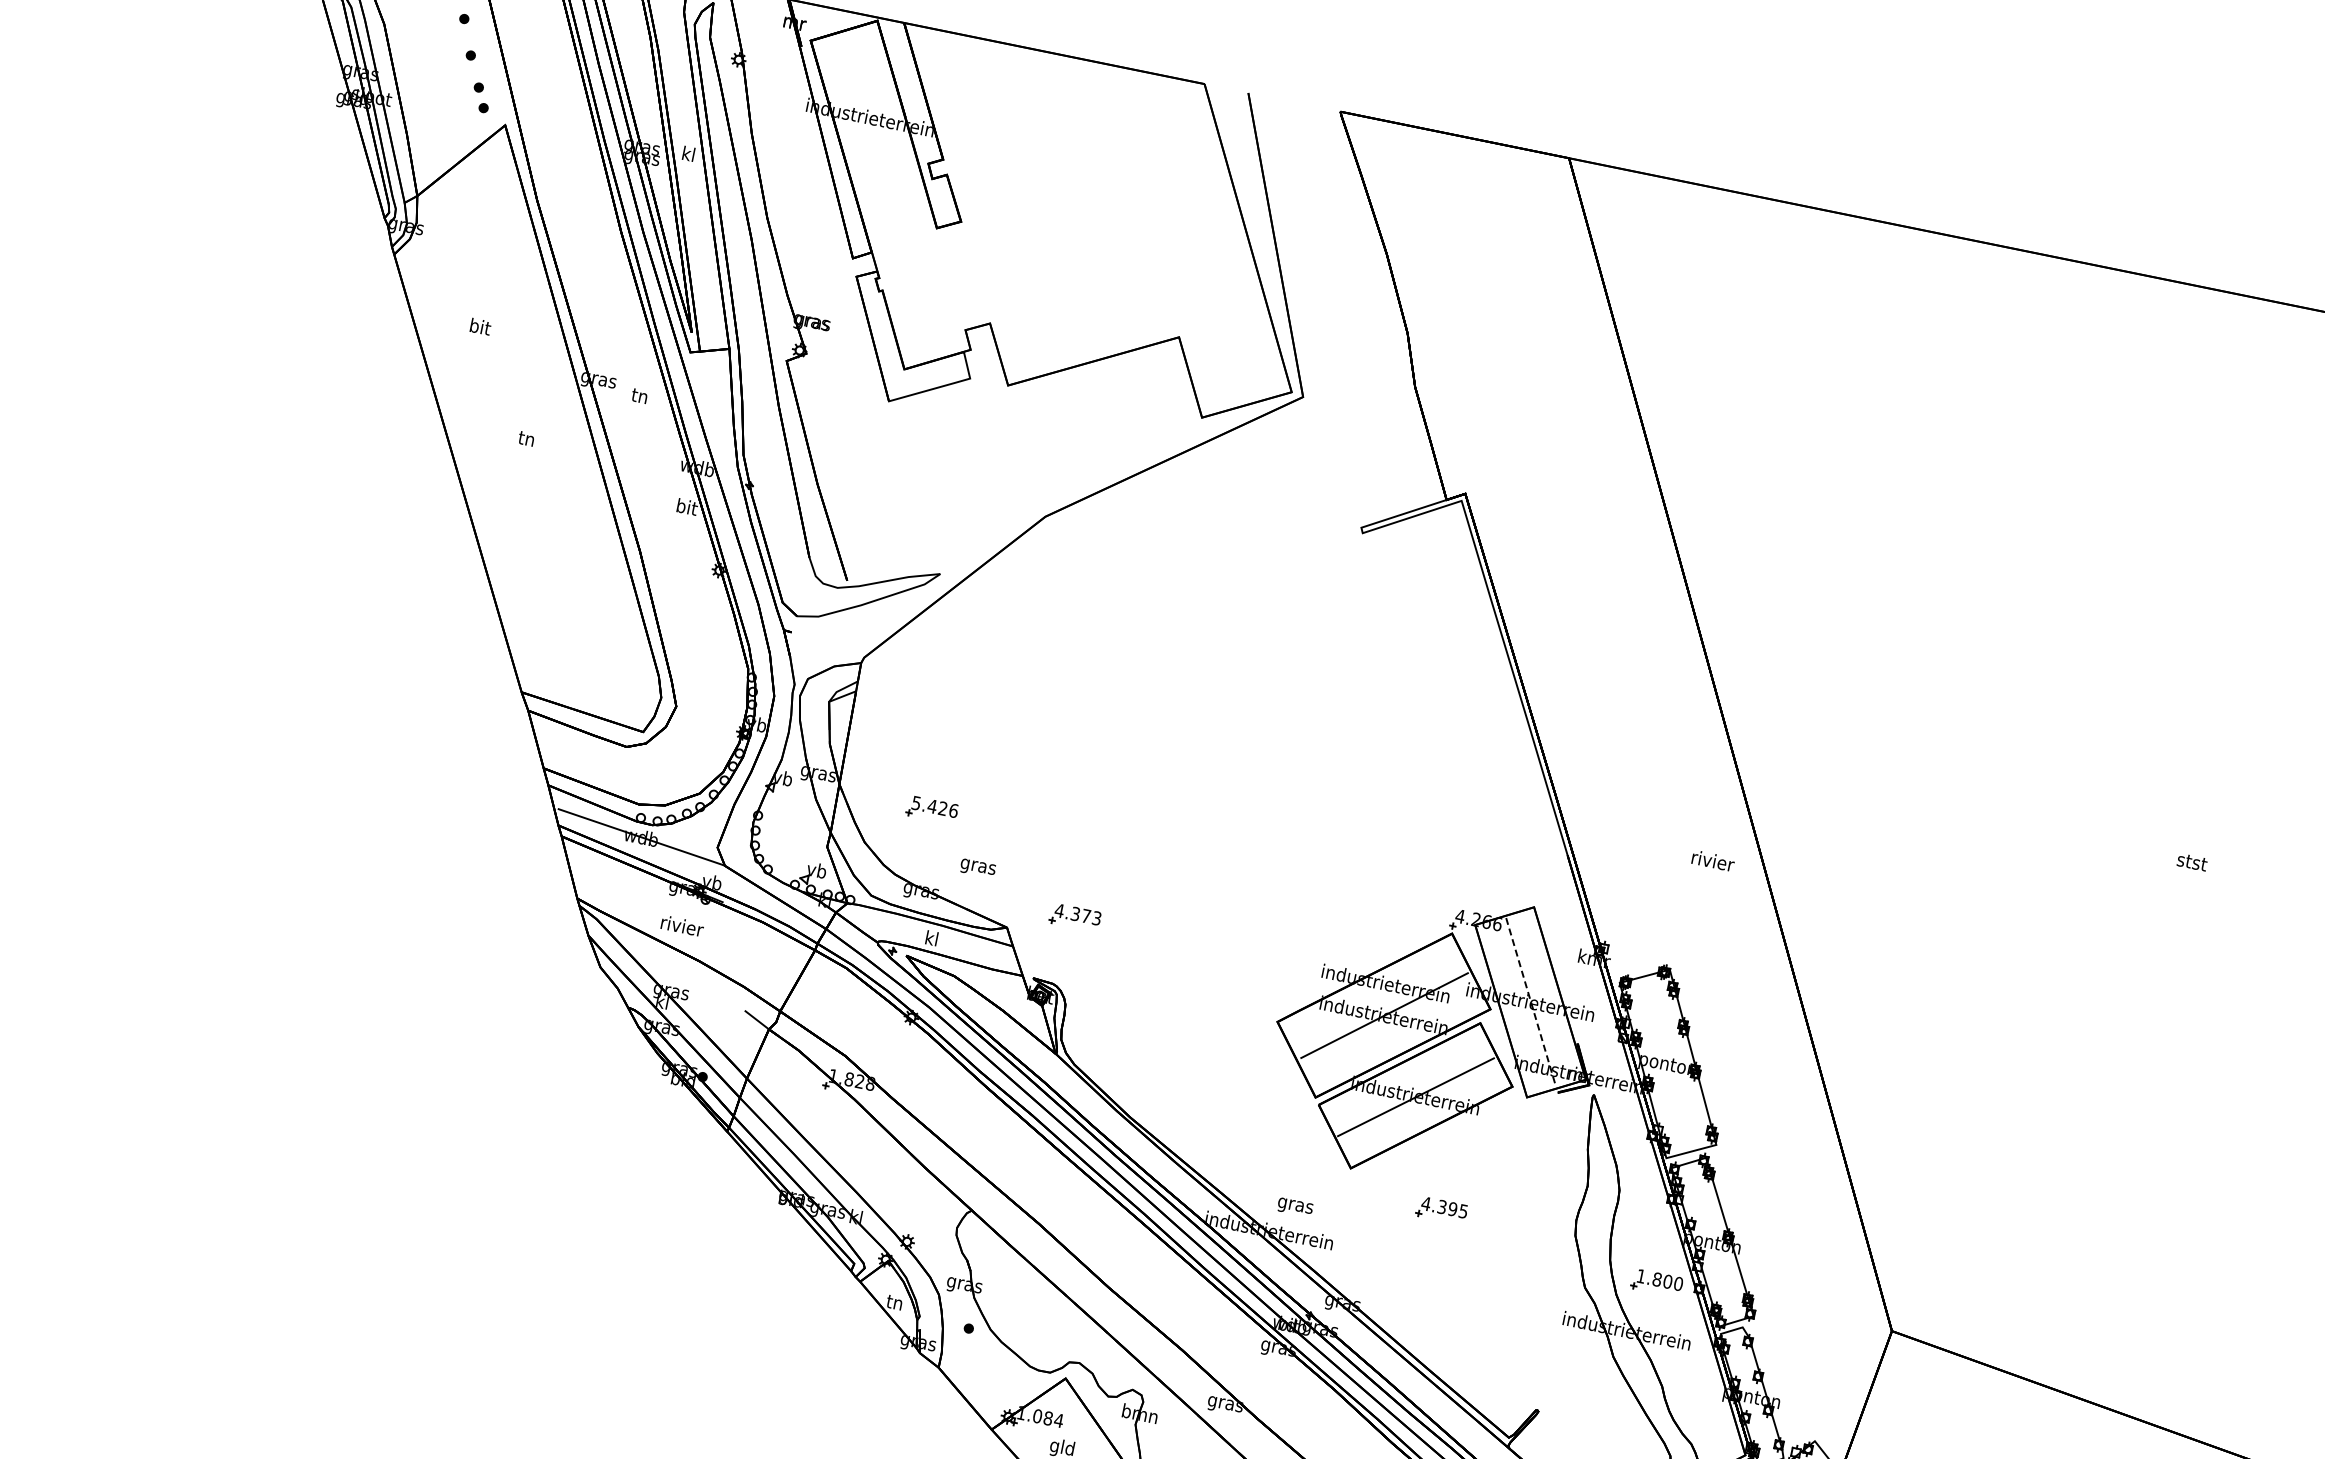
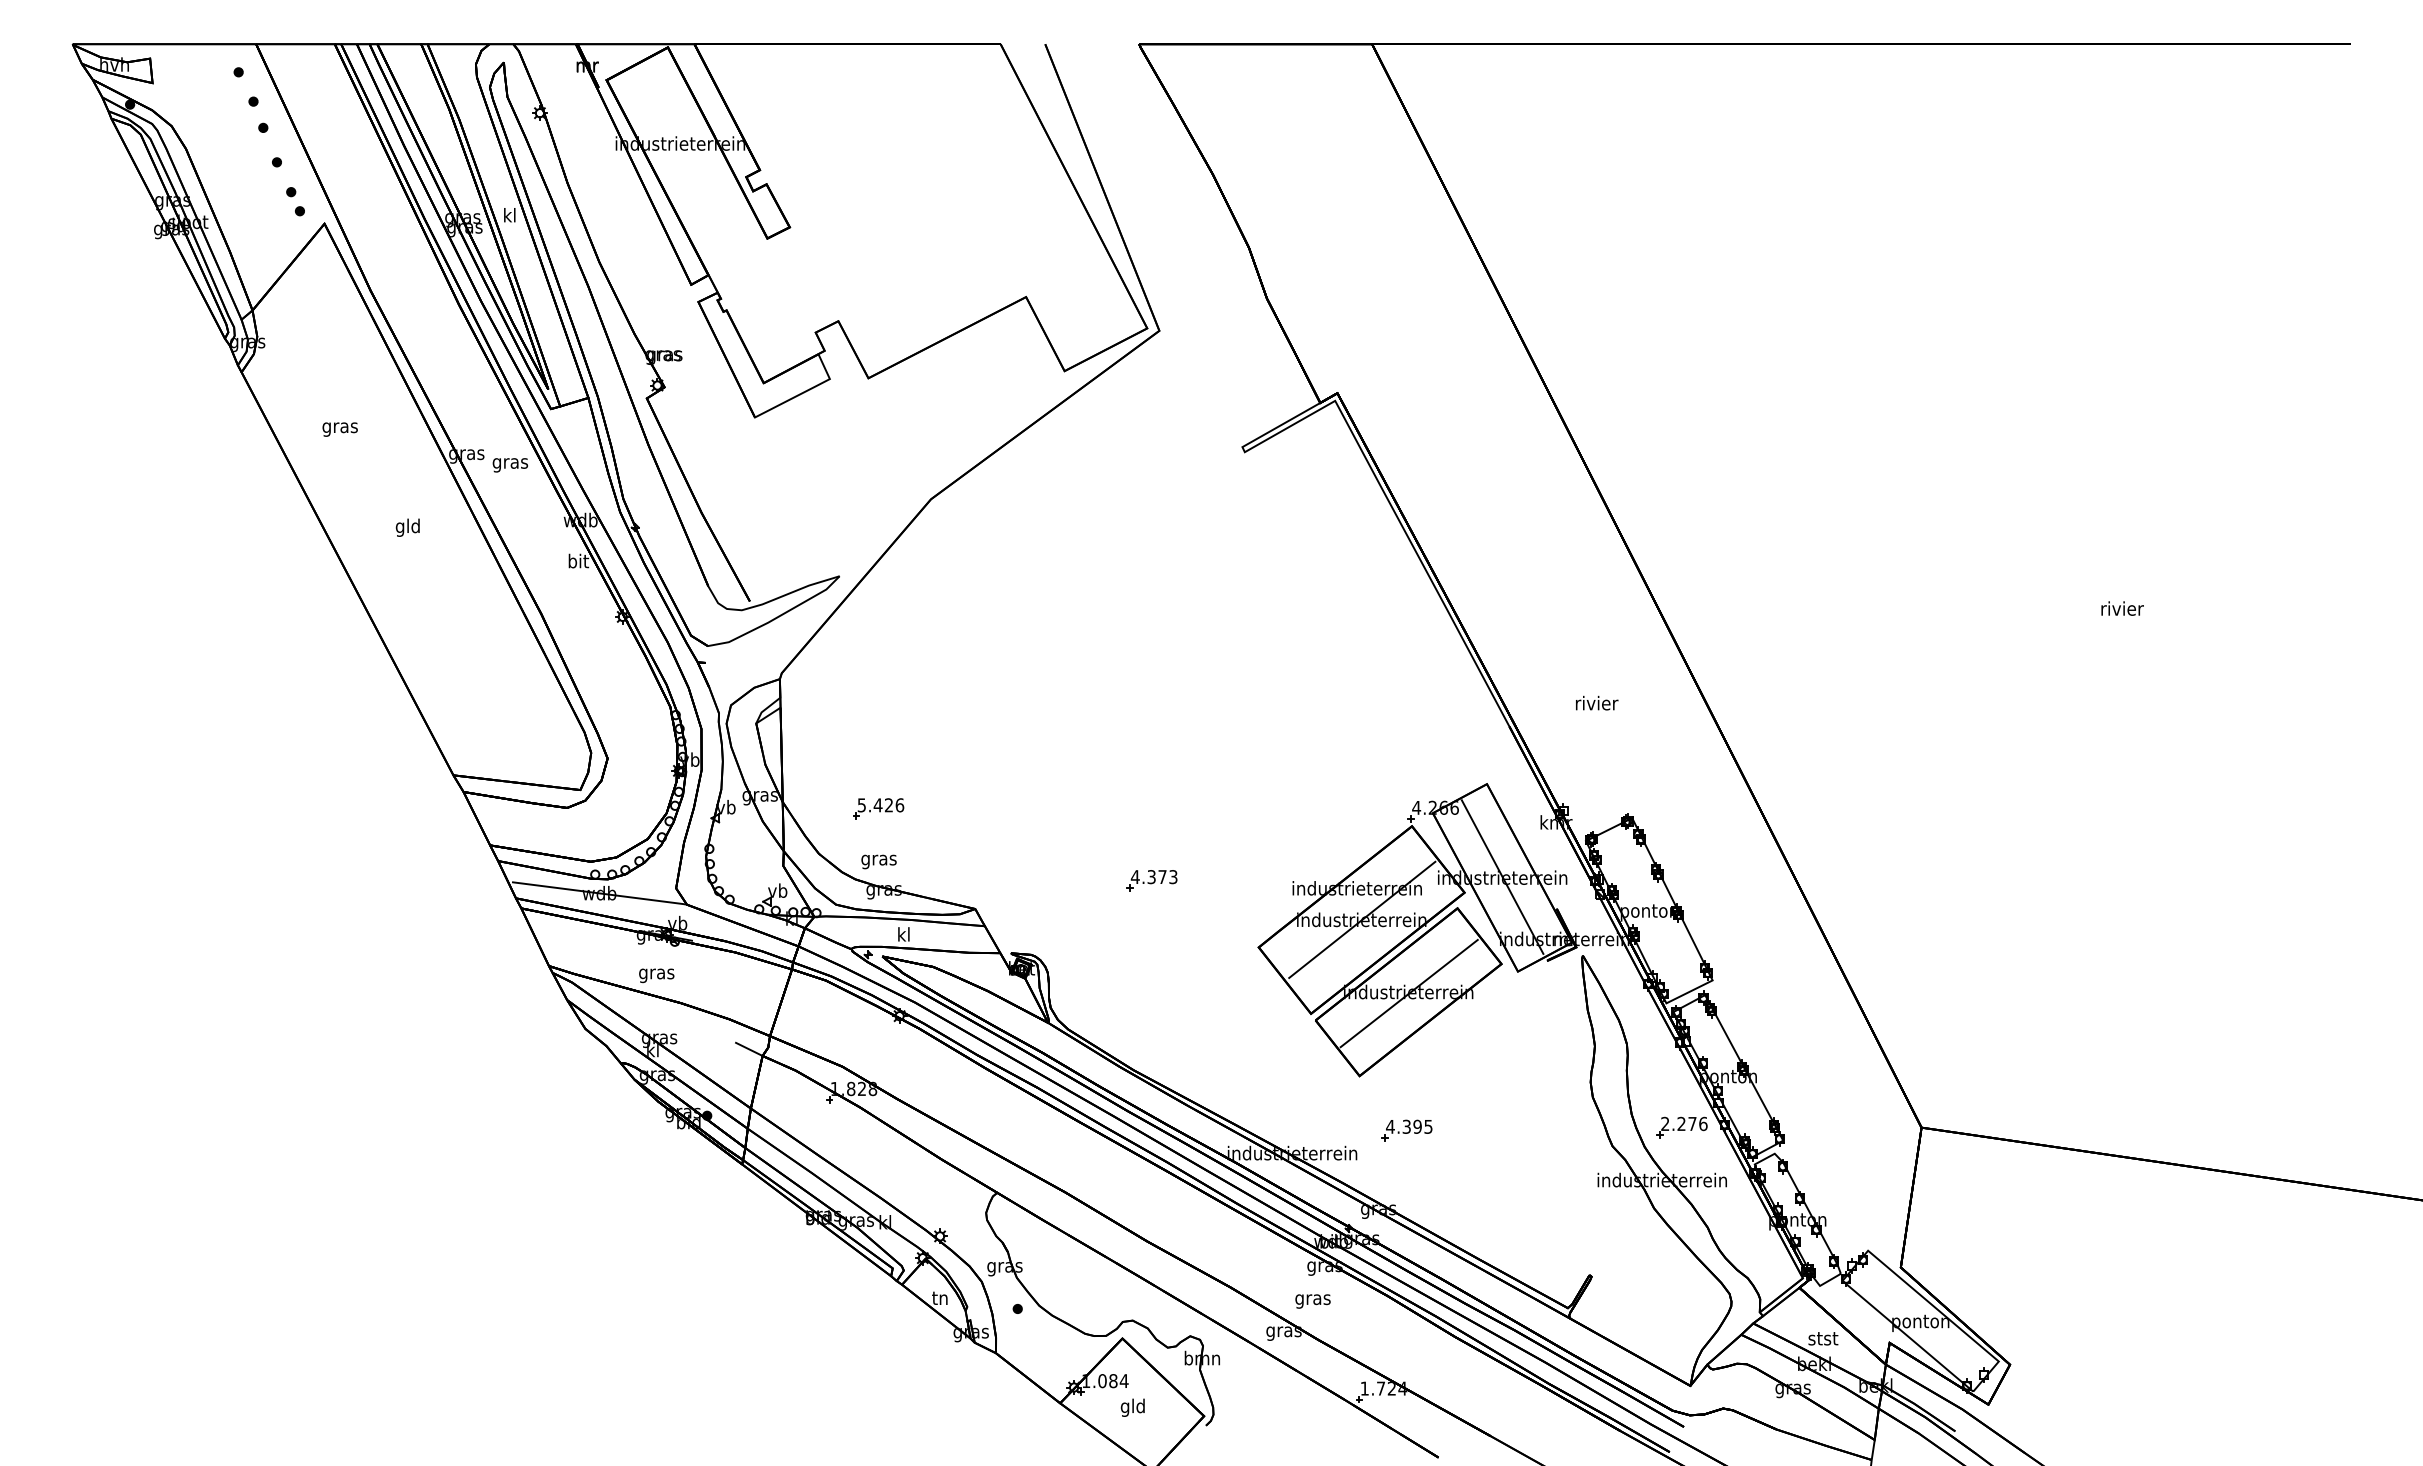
text: (479, 328) -> (339, 427), bit -> gras
text: (639, 397) -> (510, 463), tn -> gras
text: (526, 439) -> (407, 527), tn -> gld
text: (1713, 860) -> (1597, 702), moved
text: (2192, 861) -> (2122, 608), stst -> rivier
text: (977, 867) -> (878, 861), moved
part: (1074, 917) -> (1151, 880), moved
text: (682, 927) -> (657, 973), rivier -> gras
line: (1530, 1001) -> (1502, 877), dashed -> solid
text: (1294, 1207) -> (1312, 1301), moved
part: (1441, 1210) -> (1406, 1130), moved
text: (1660, 1279) -> (1684, 1123), 1.800 -> 2.276

